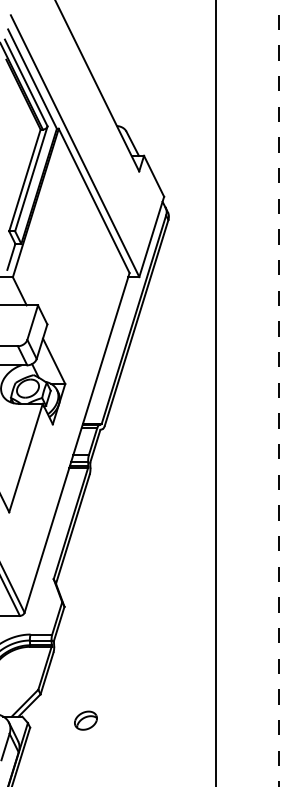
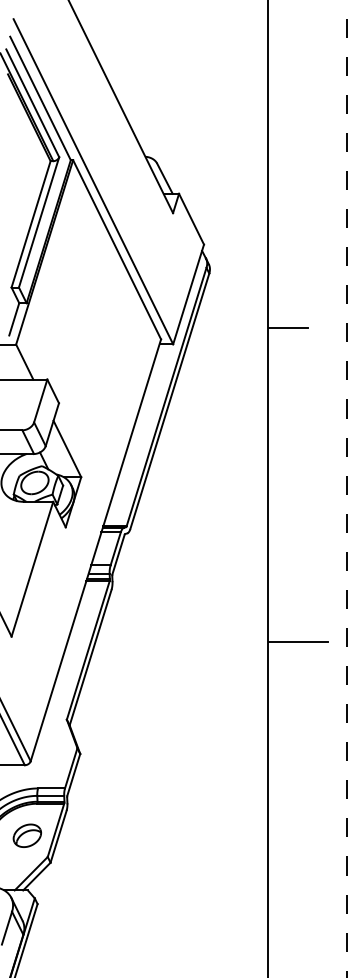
line: (231, 263) -> (287, 327), added
line: (239, 516) -> (297, 641), added
part: (85, 720) -> (26, 835), moved

